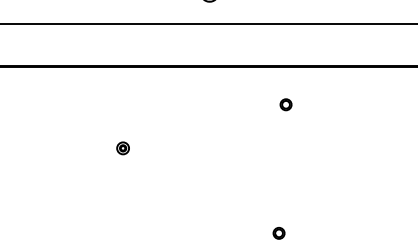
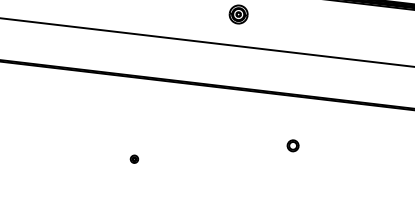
part: (285, 104) -> (292, 145), moved
part: (122, 148) -> (133, 159), size x0.62

